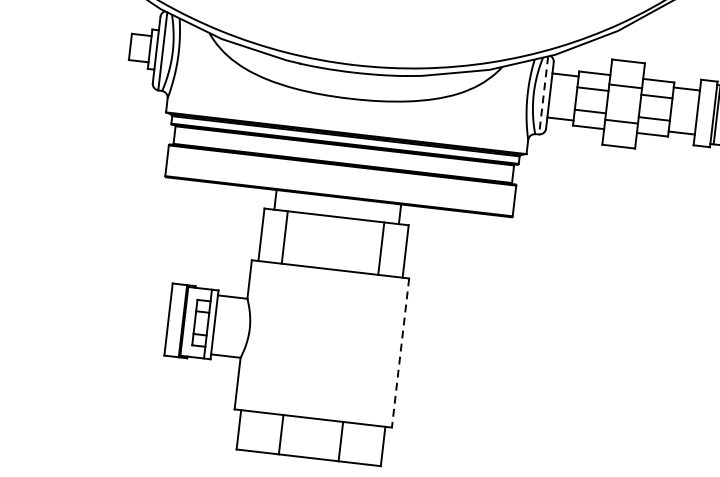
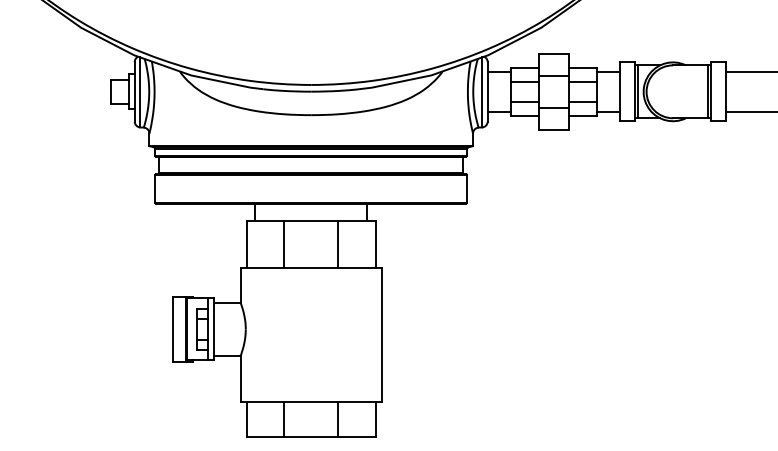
line: (544, 95) -> (482, 92), dashed -> solid
line: (284, 237) -> (284, 244), moved
line: (381, 248) -> (338, 244), moved
line: (400, 353) -> (381, 335), dashed -> solid

